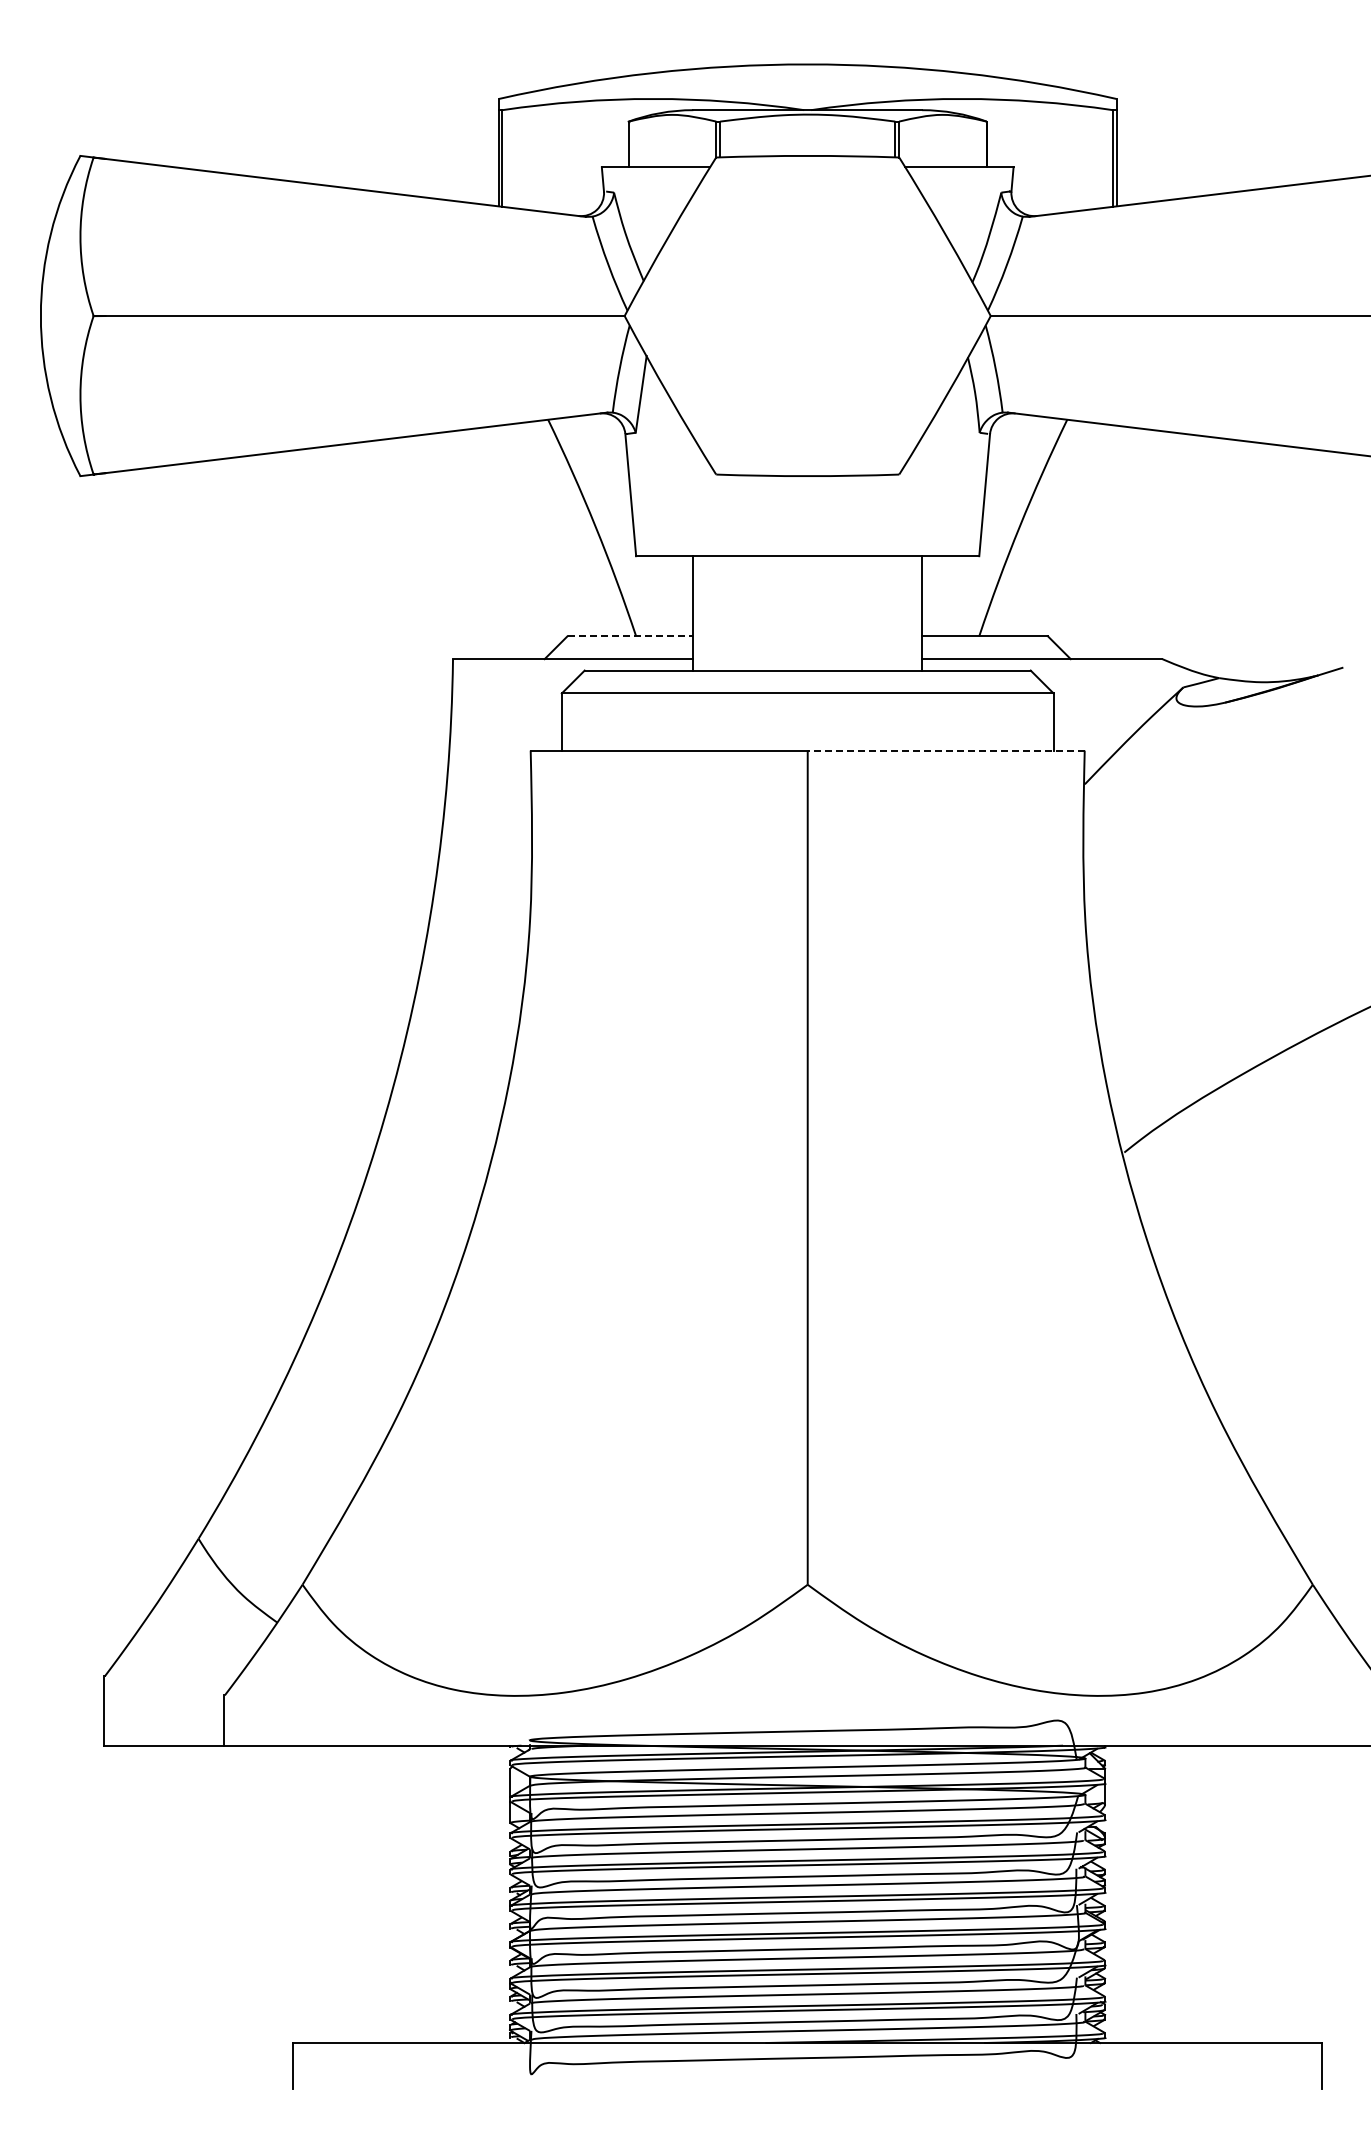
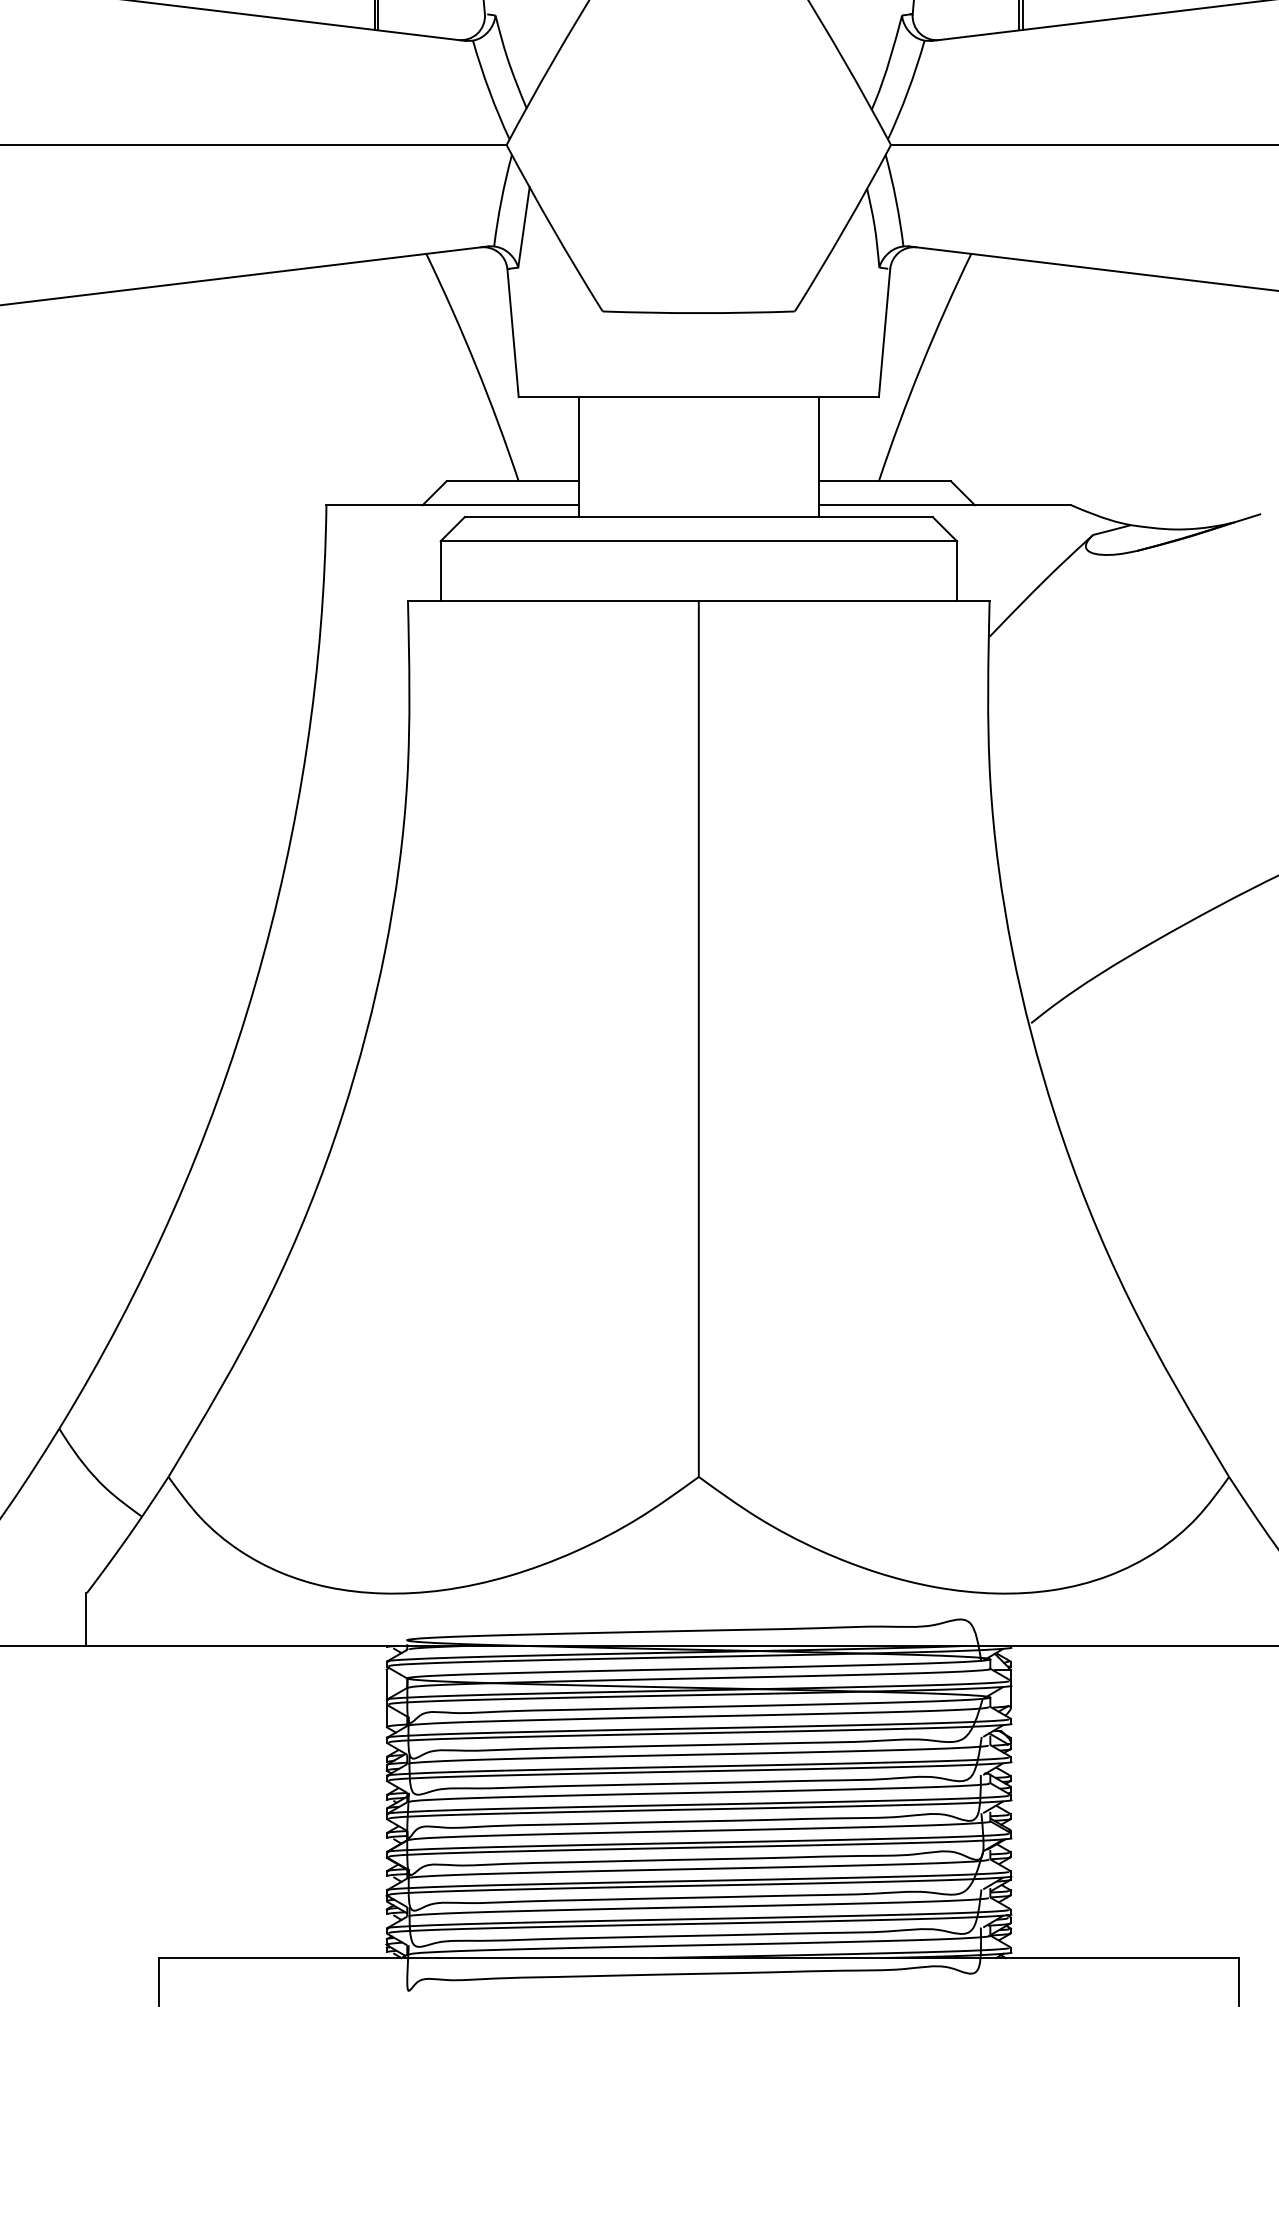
line: (630, 636) -> (512, 481), dashed -> solid
line: (946, 750) -> (844, 601), dashed -> solid

